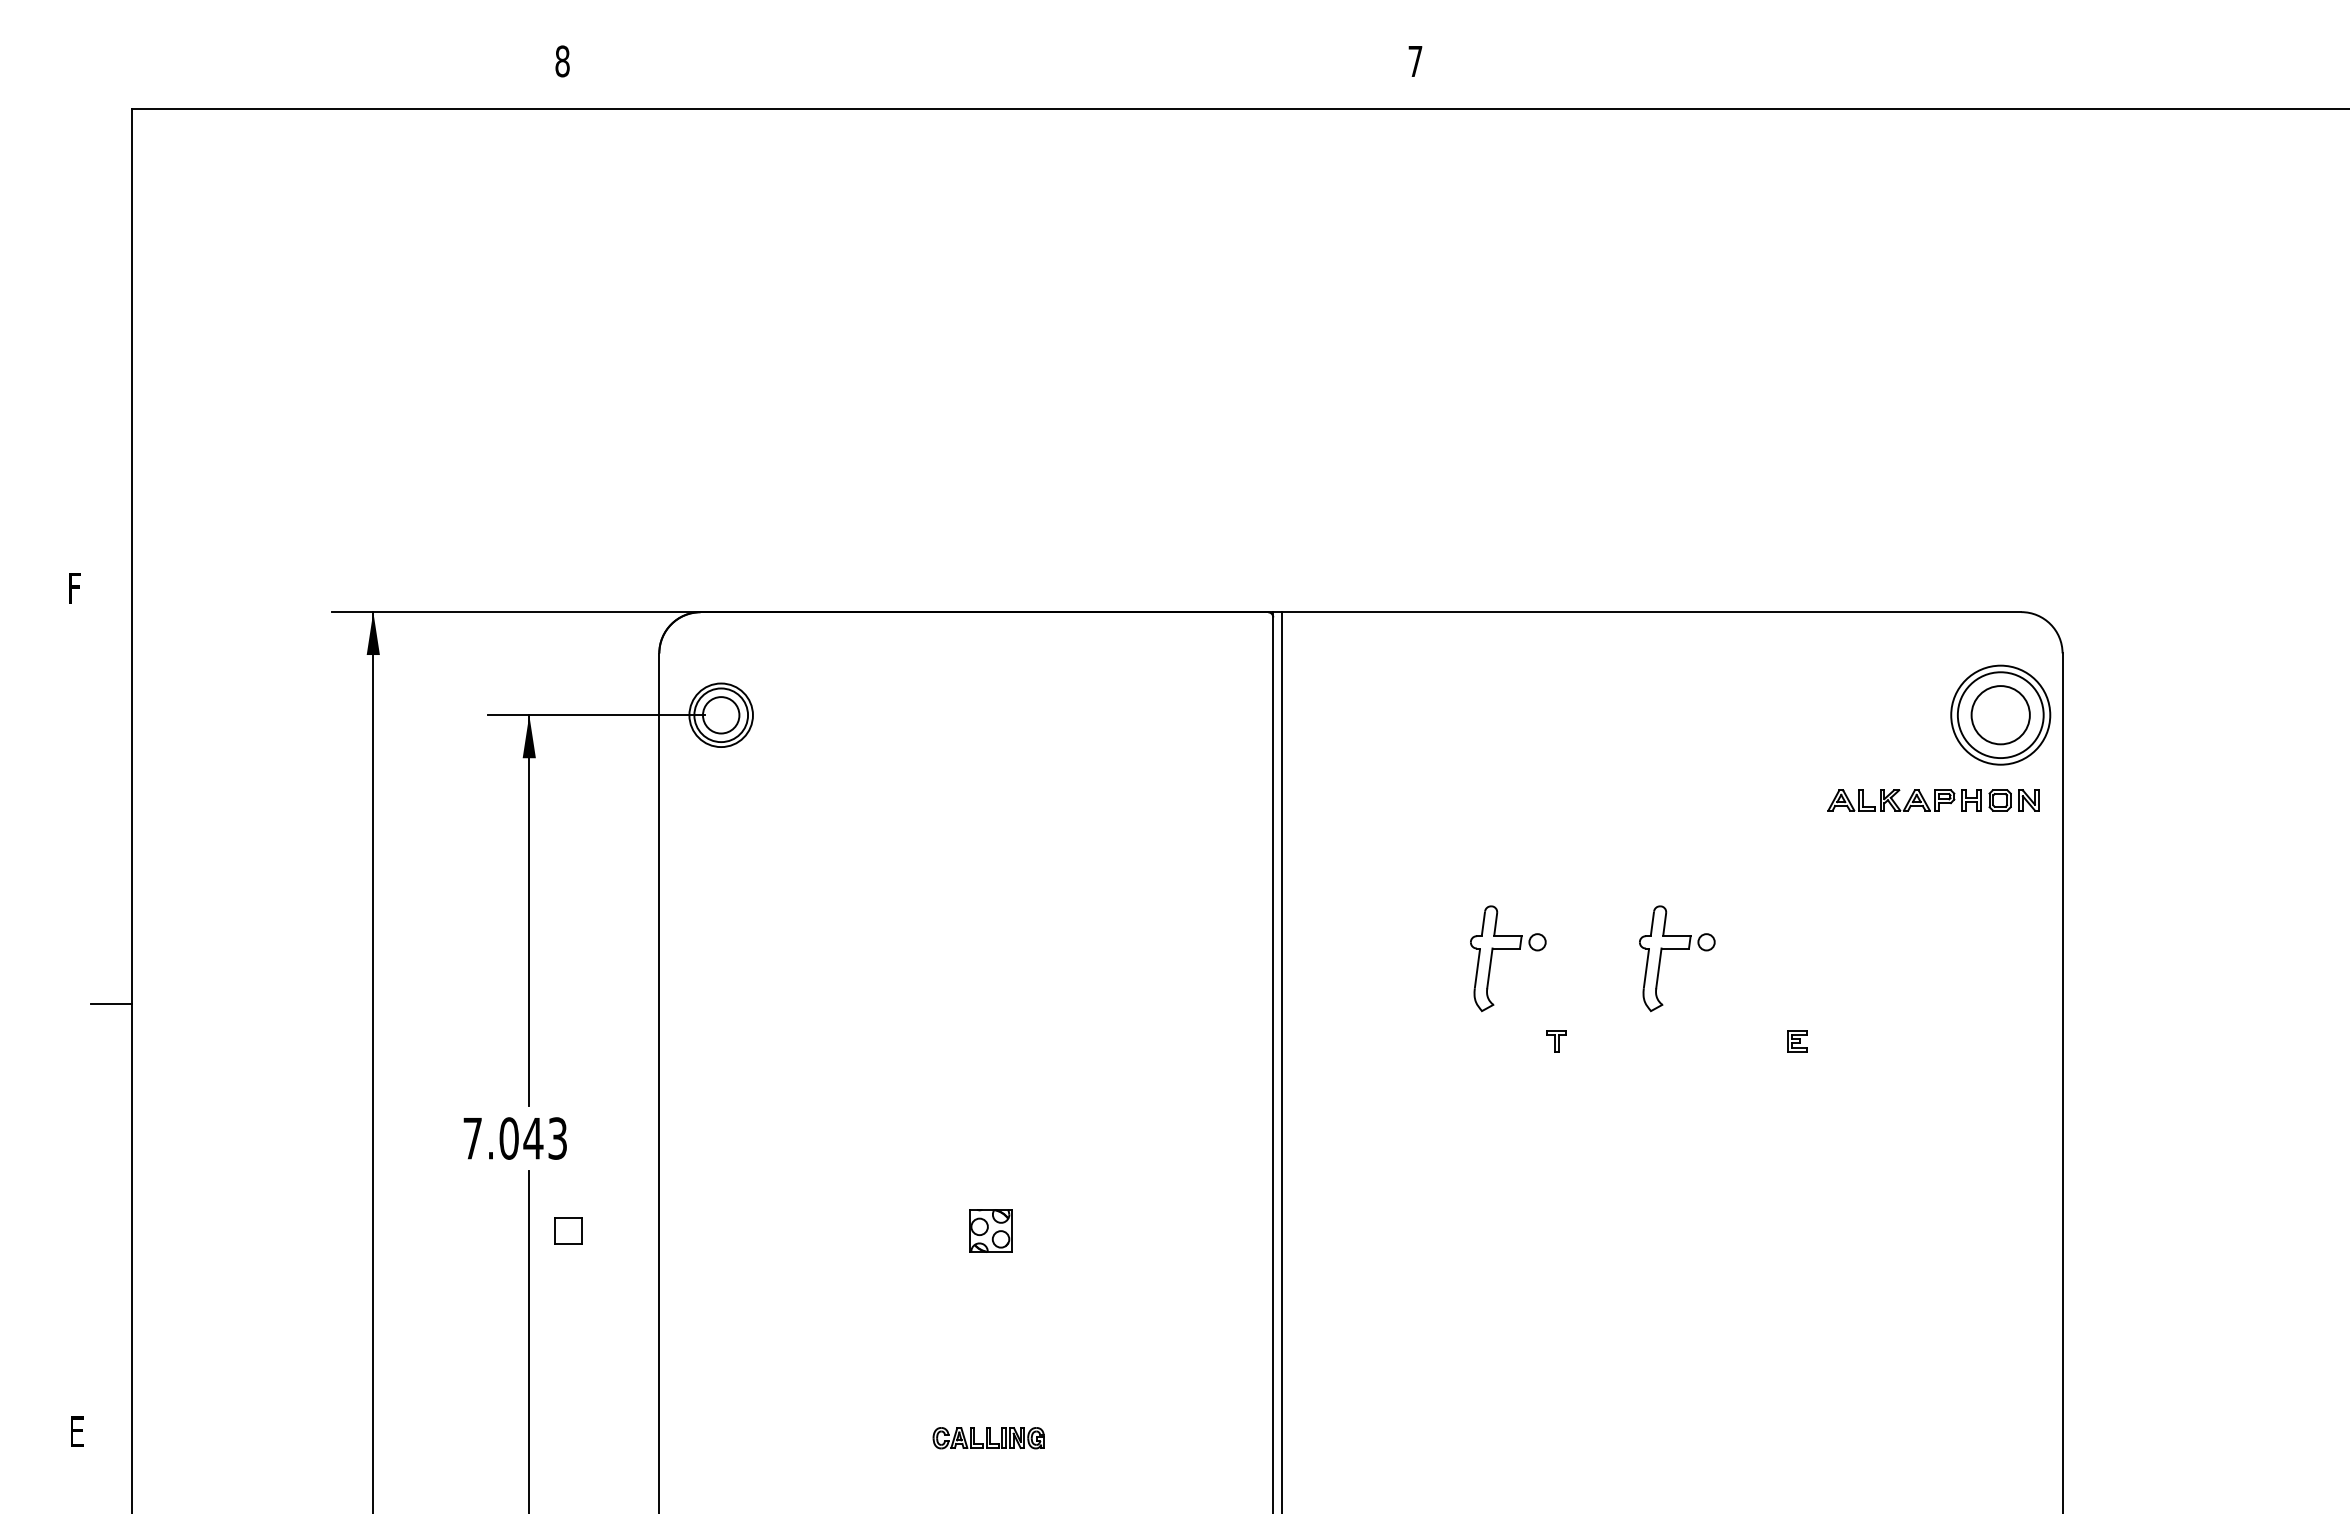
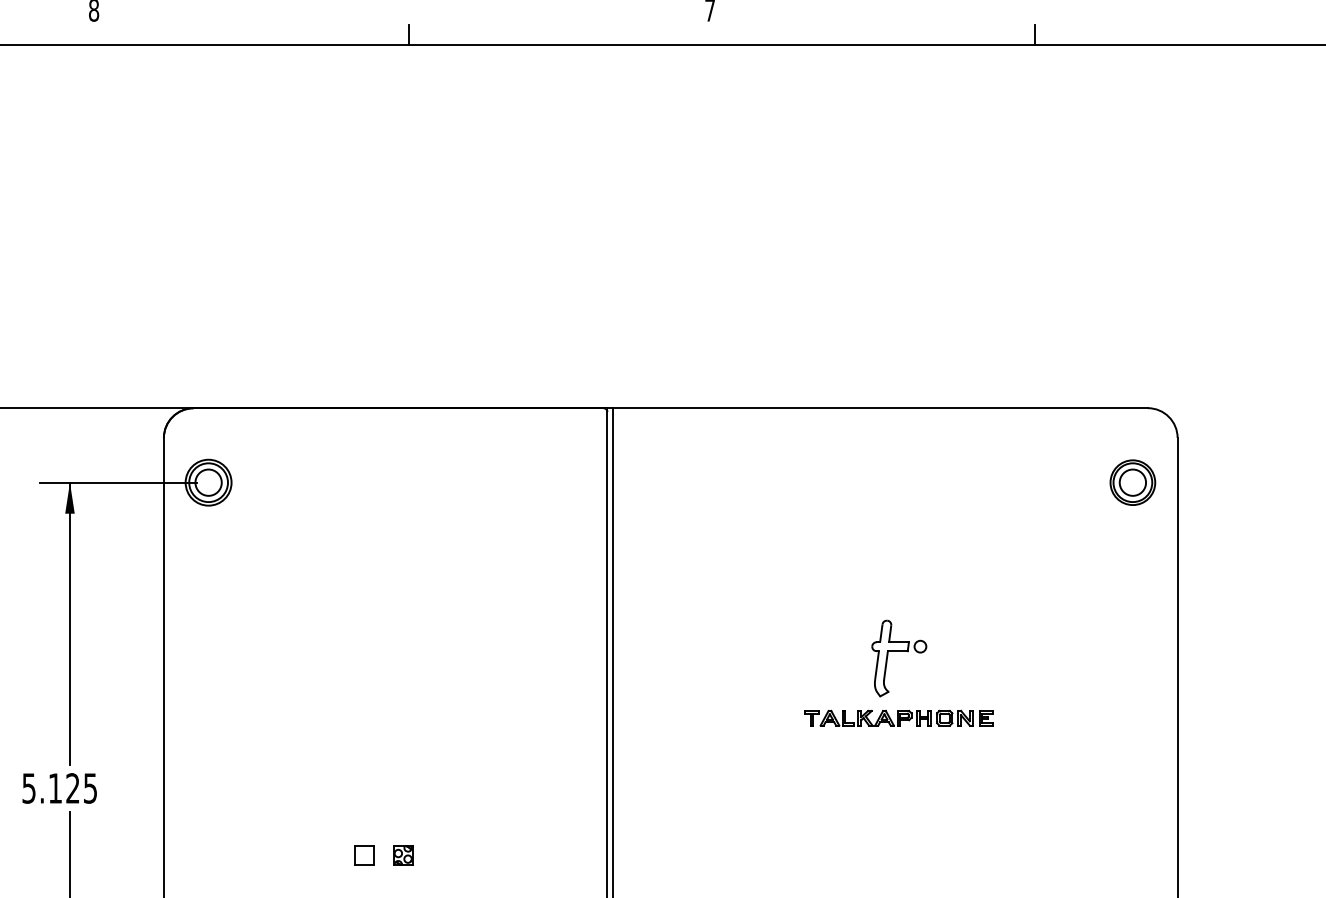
line: (998, 95) -> (408, 34), added
line: (1865, 95) -> (1035, 34), added
part: (2000, 715) -> (1132, 482), size x0.62
part: (1933, 800) -> (896, 718), moved
part: (1508, 949) -> (777, 651), removed
text: (514, 1138) -> (59, 788), 7.043 -> 5.125
part: (568, 1230) -> (364, 854), moved
part: (990, 1231) -> (403, 855), size x0.62

